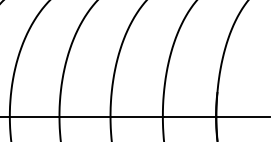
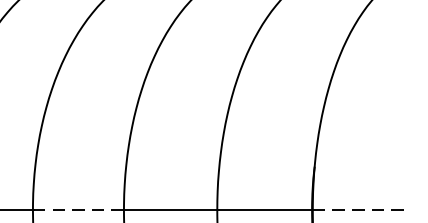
line: (85, 116) -> (79, 210), solid -> dashed
line: (243, 116) -> (361, 210), solid -> dashed

